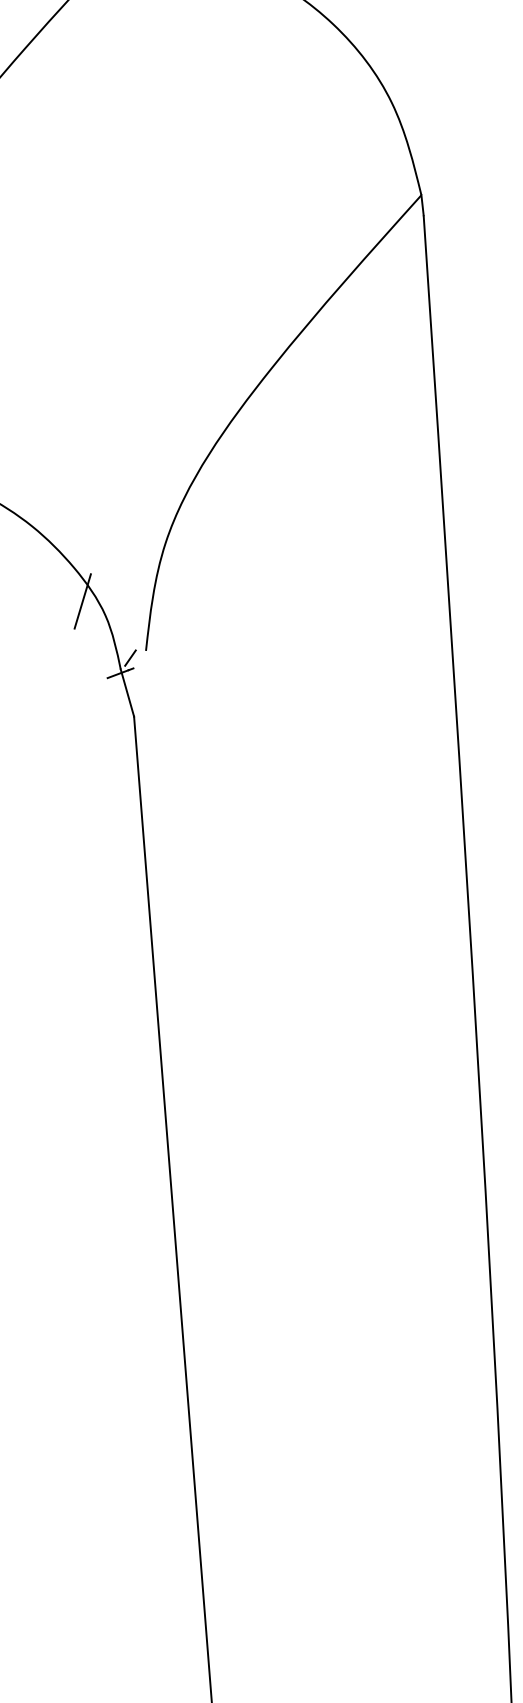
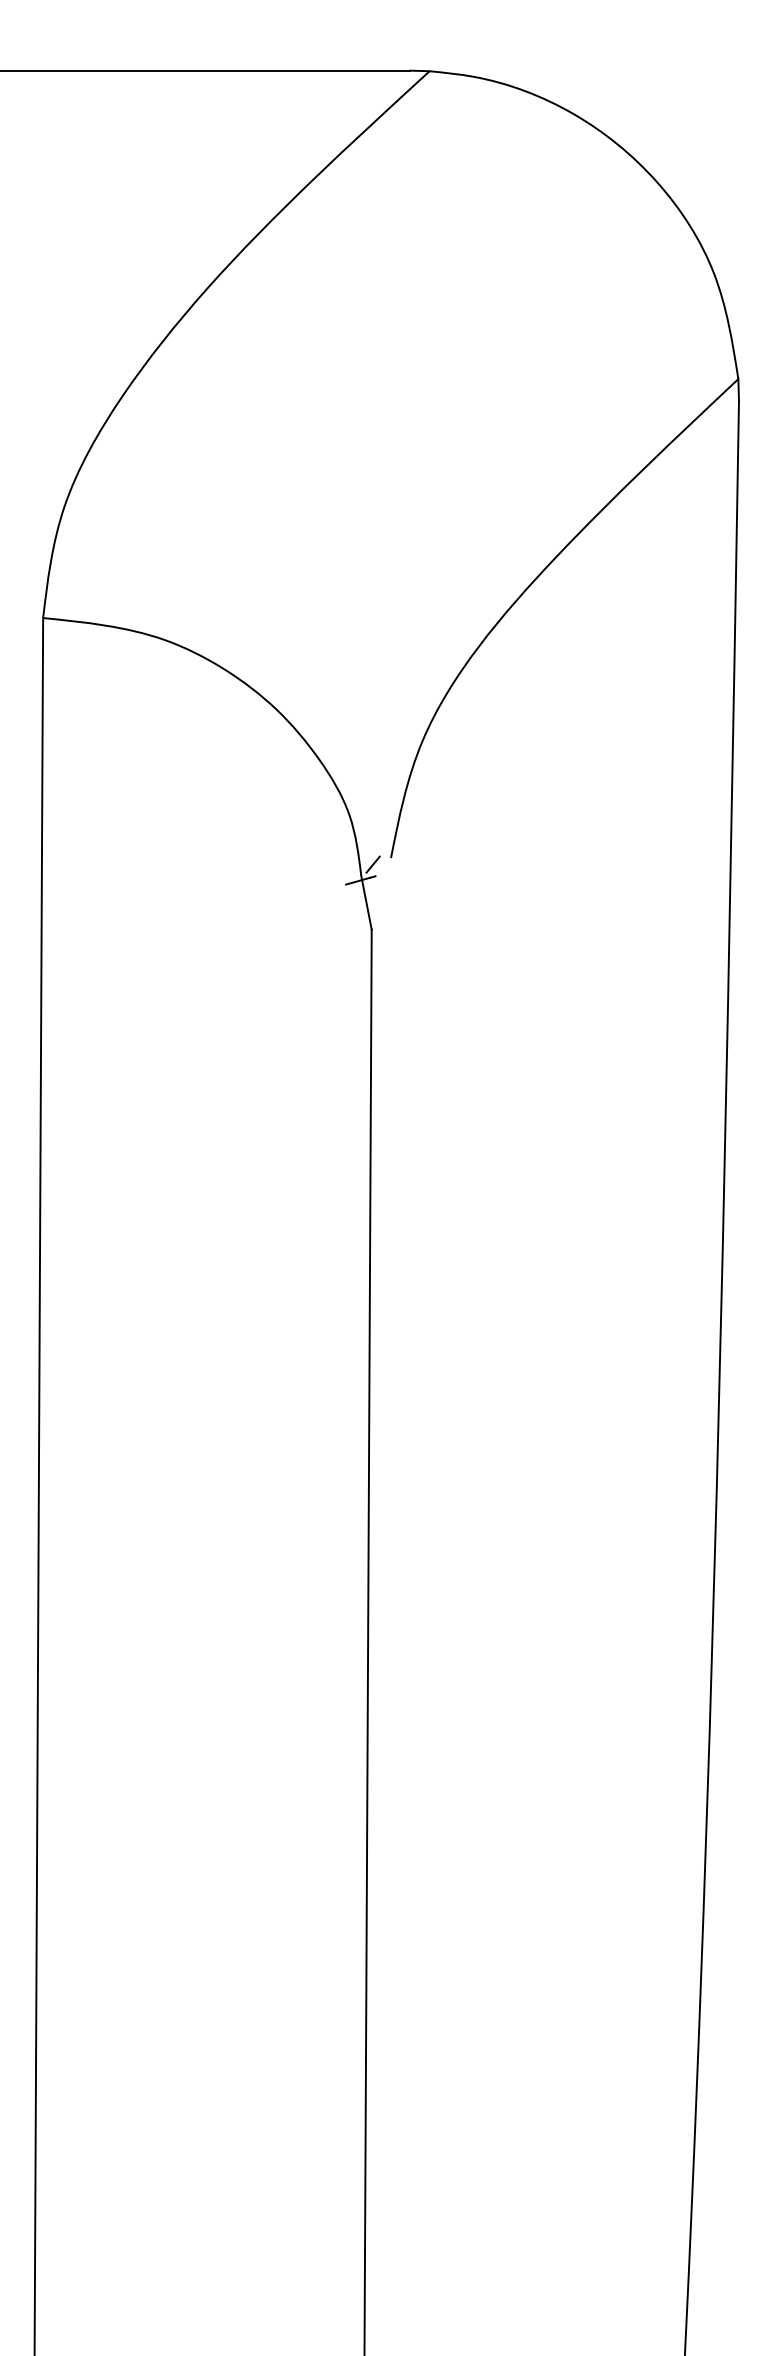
line: (82, 601) -> (325, 797), removed

